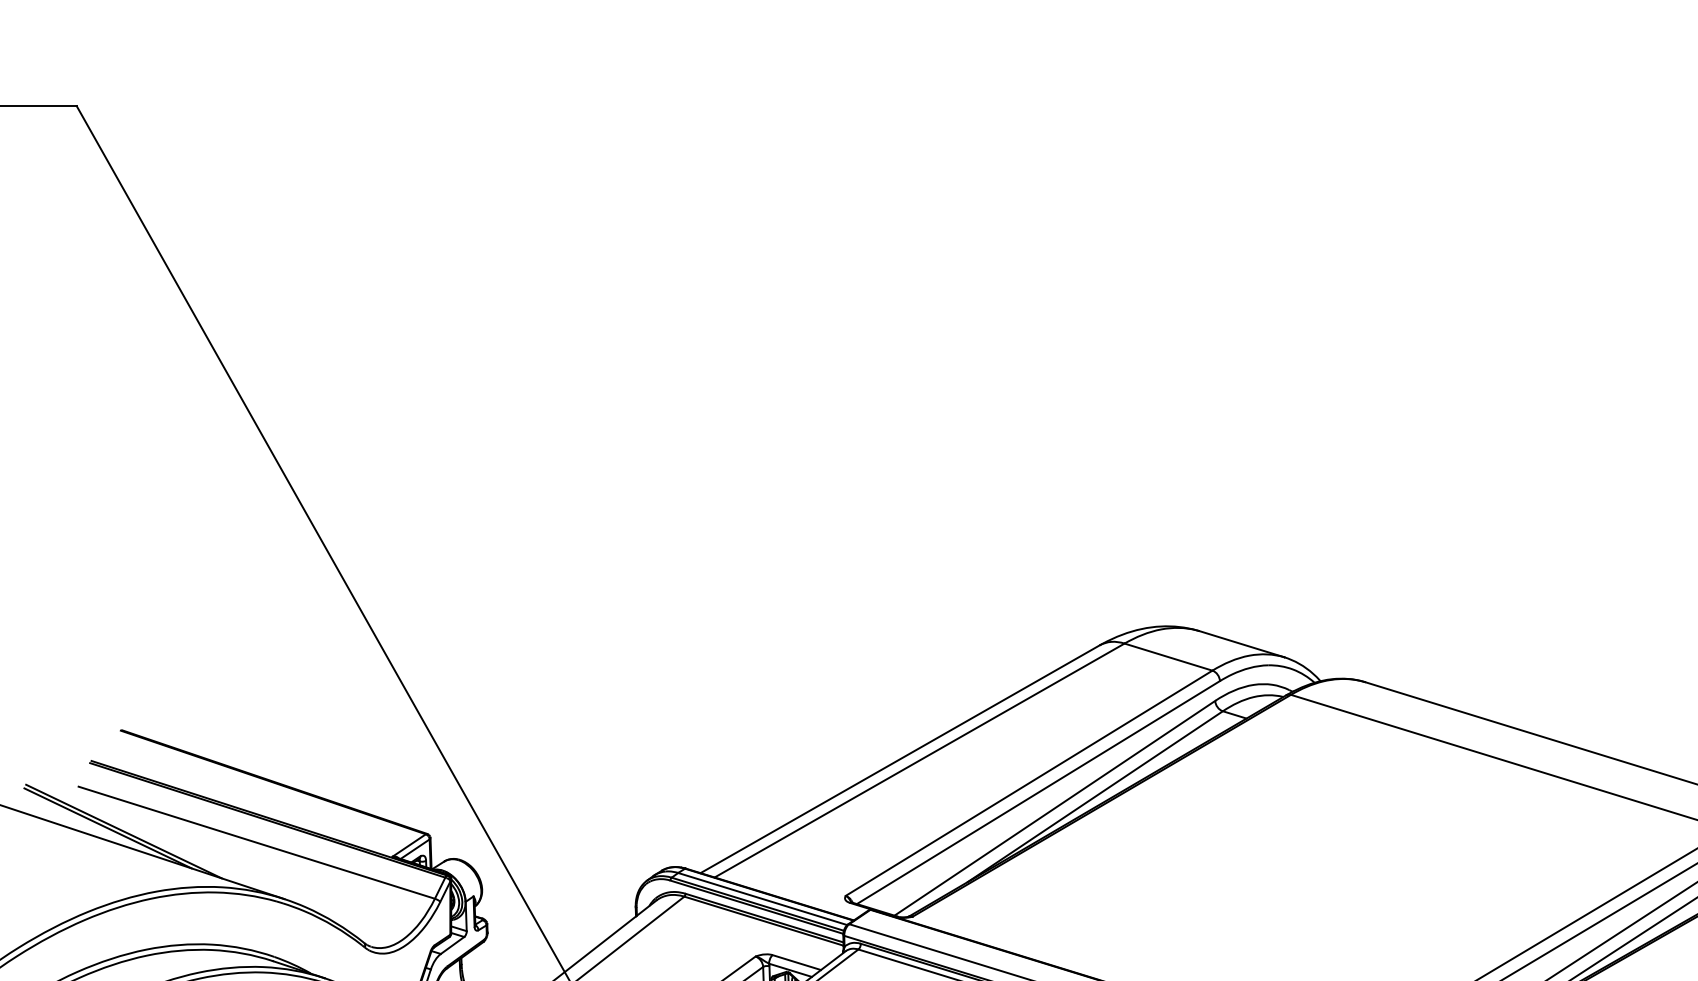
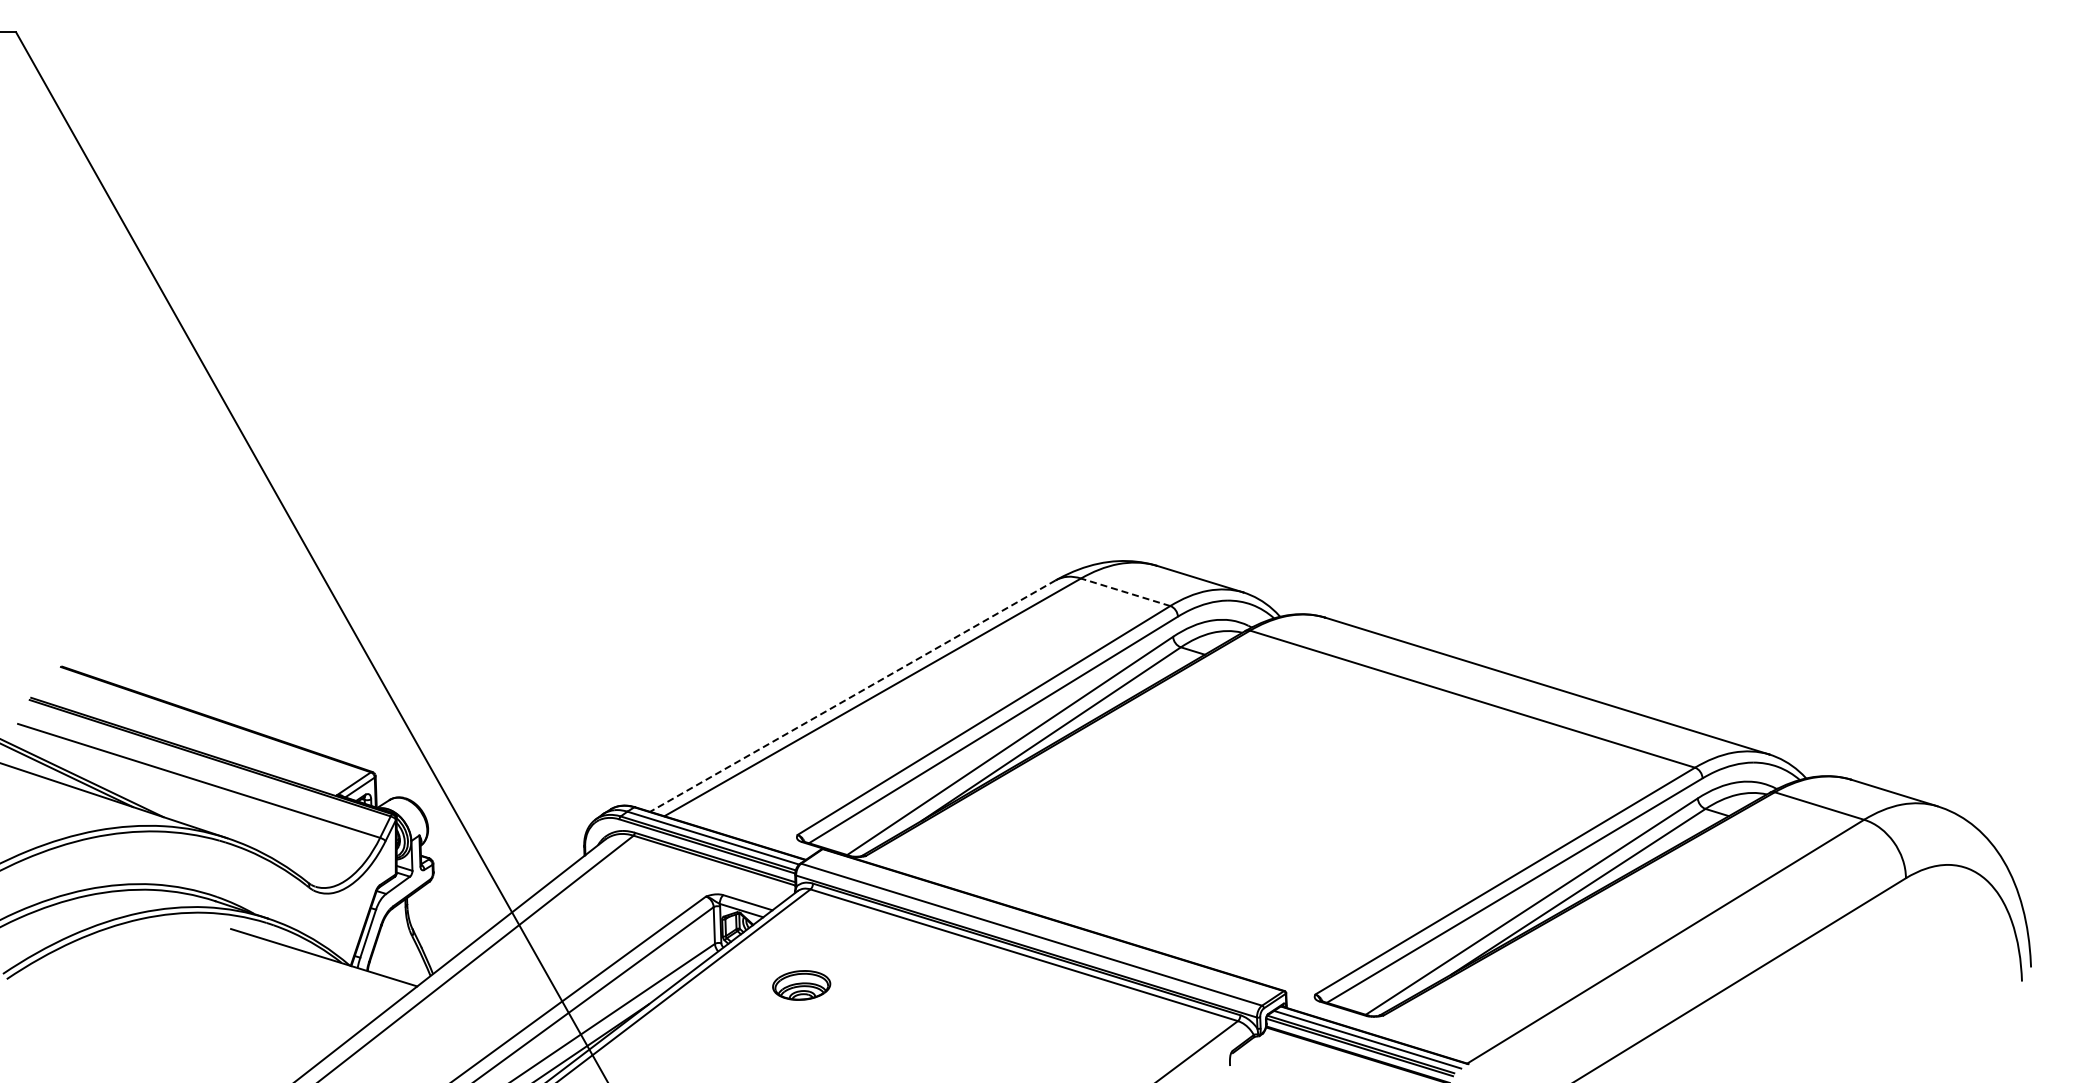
line: (1168, 657) -> (1125, 592), solid -> dashed
line: (899, 759) -> (852, 696), solid -> dashed

